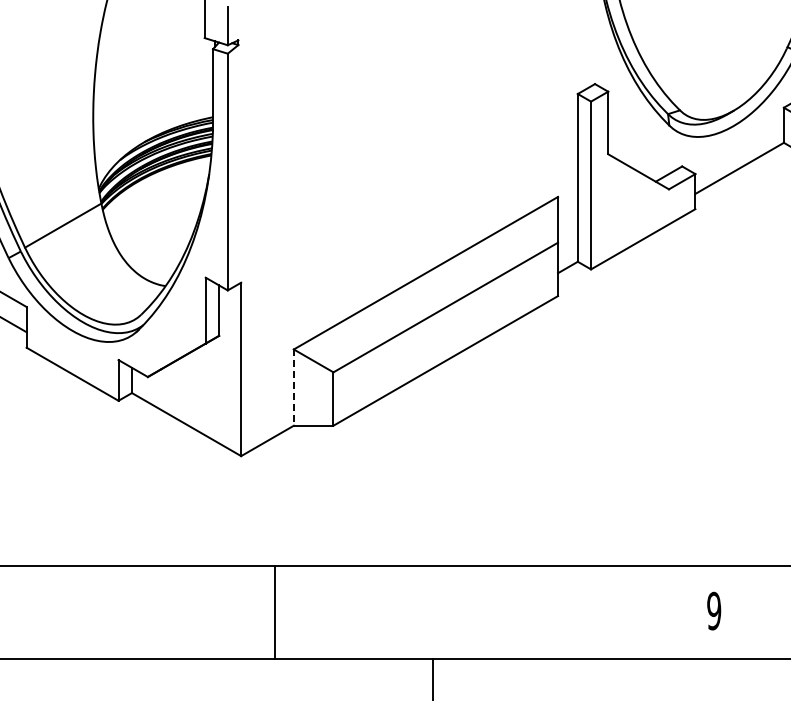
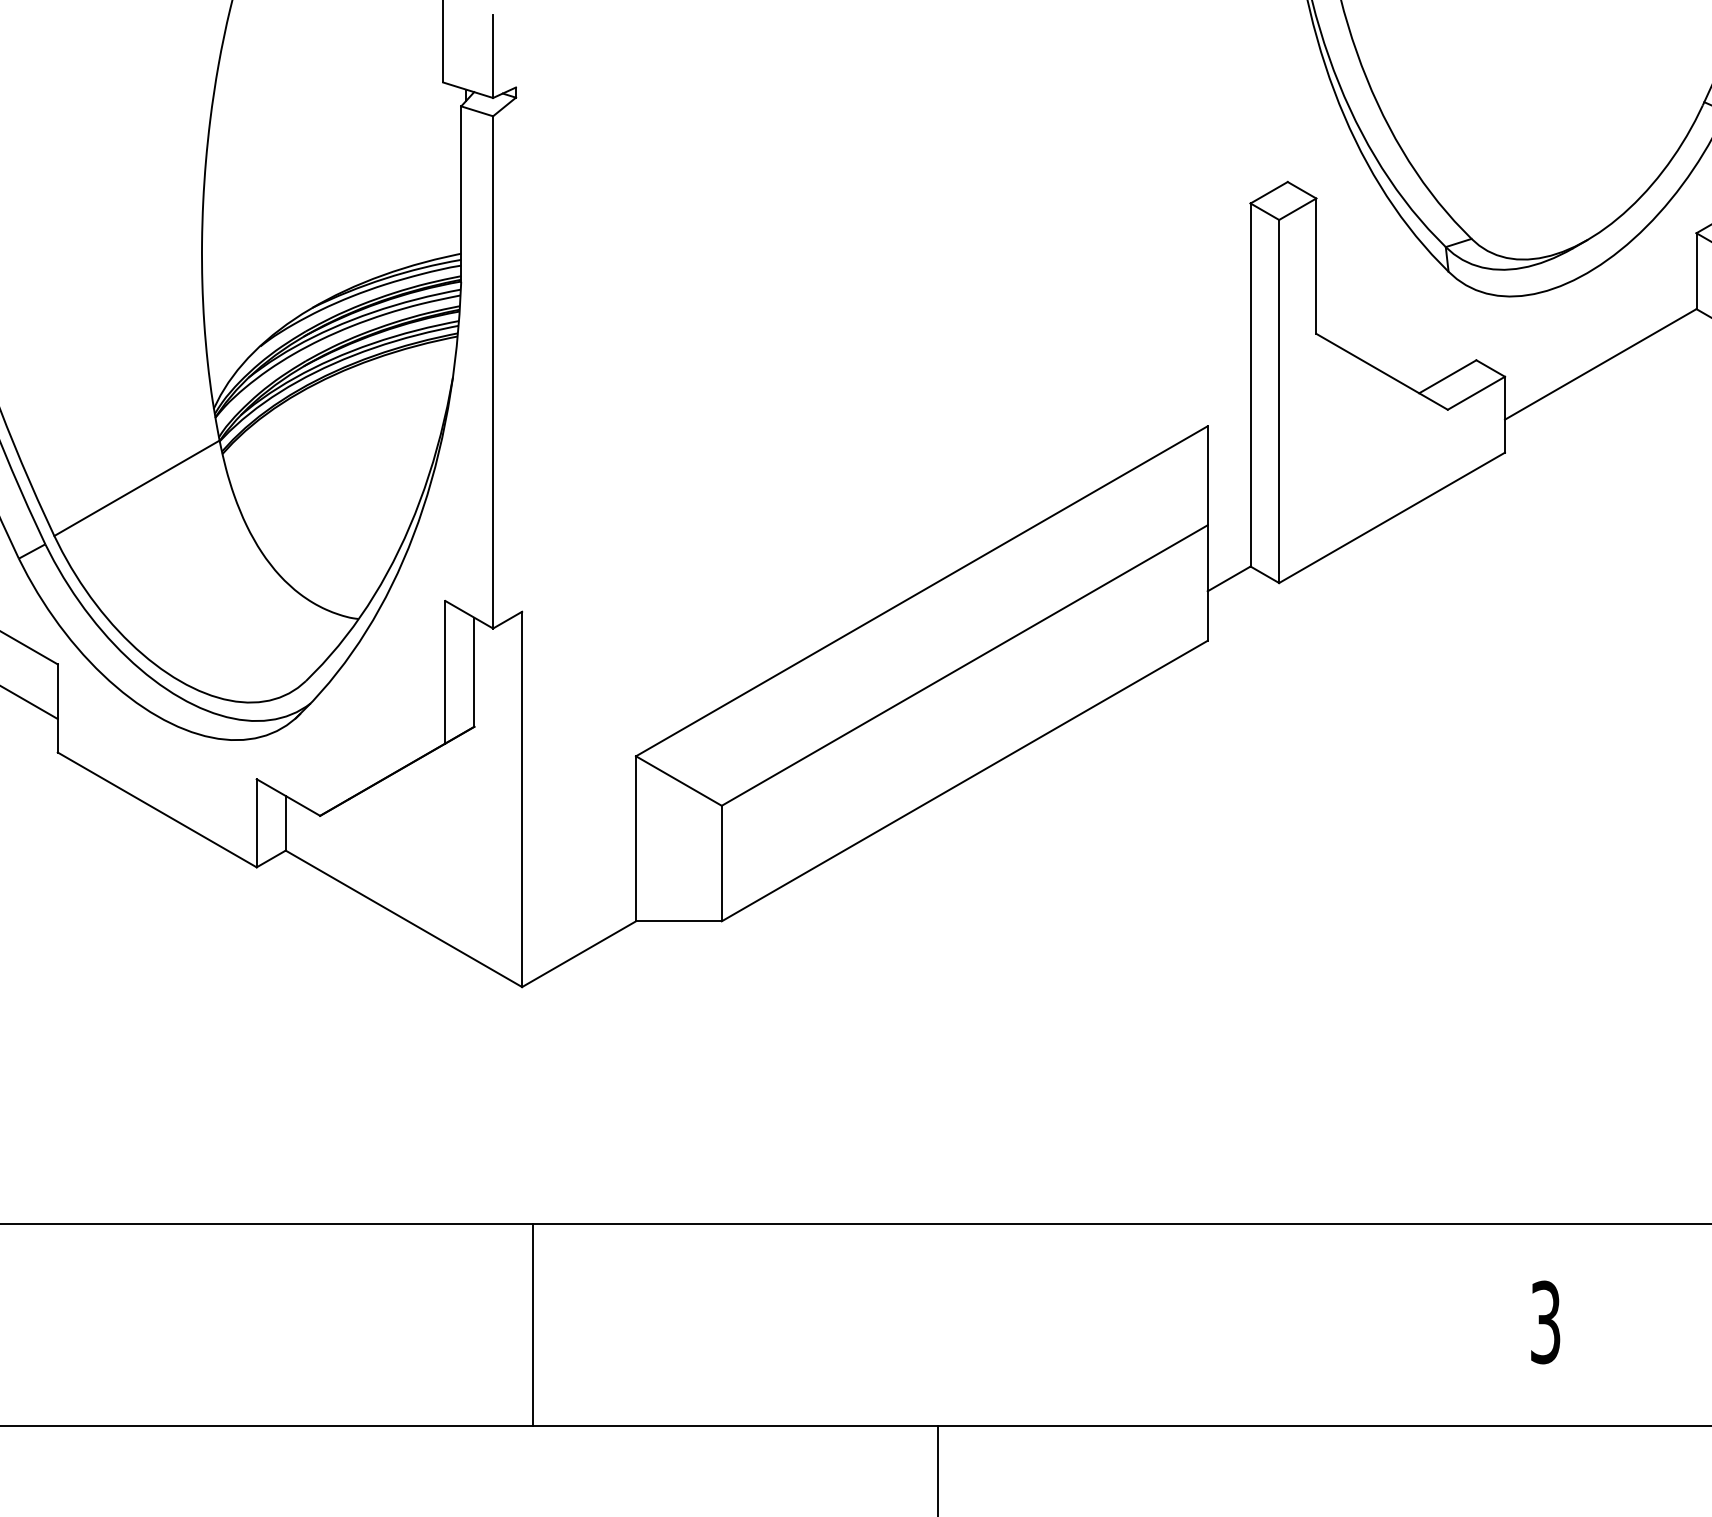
line: (293, 388) -> (635, 840), dashed -> solid
text: (714, 610) -> (1546, 1321), 9 -> 3
line: (275, 612) -> (533, 1325), moved

